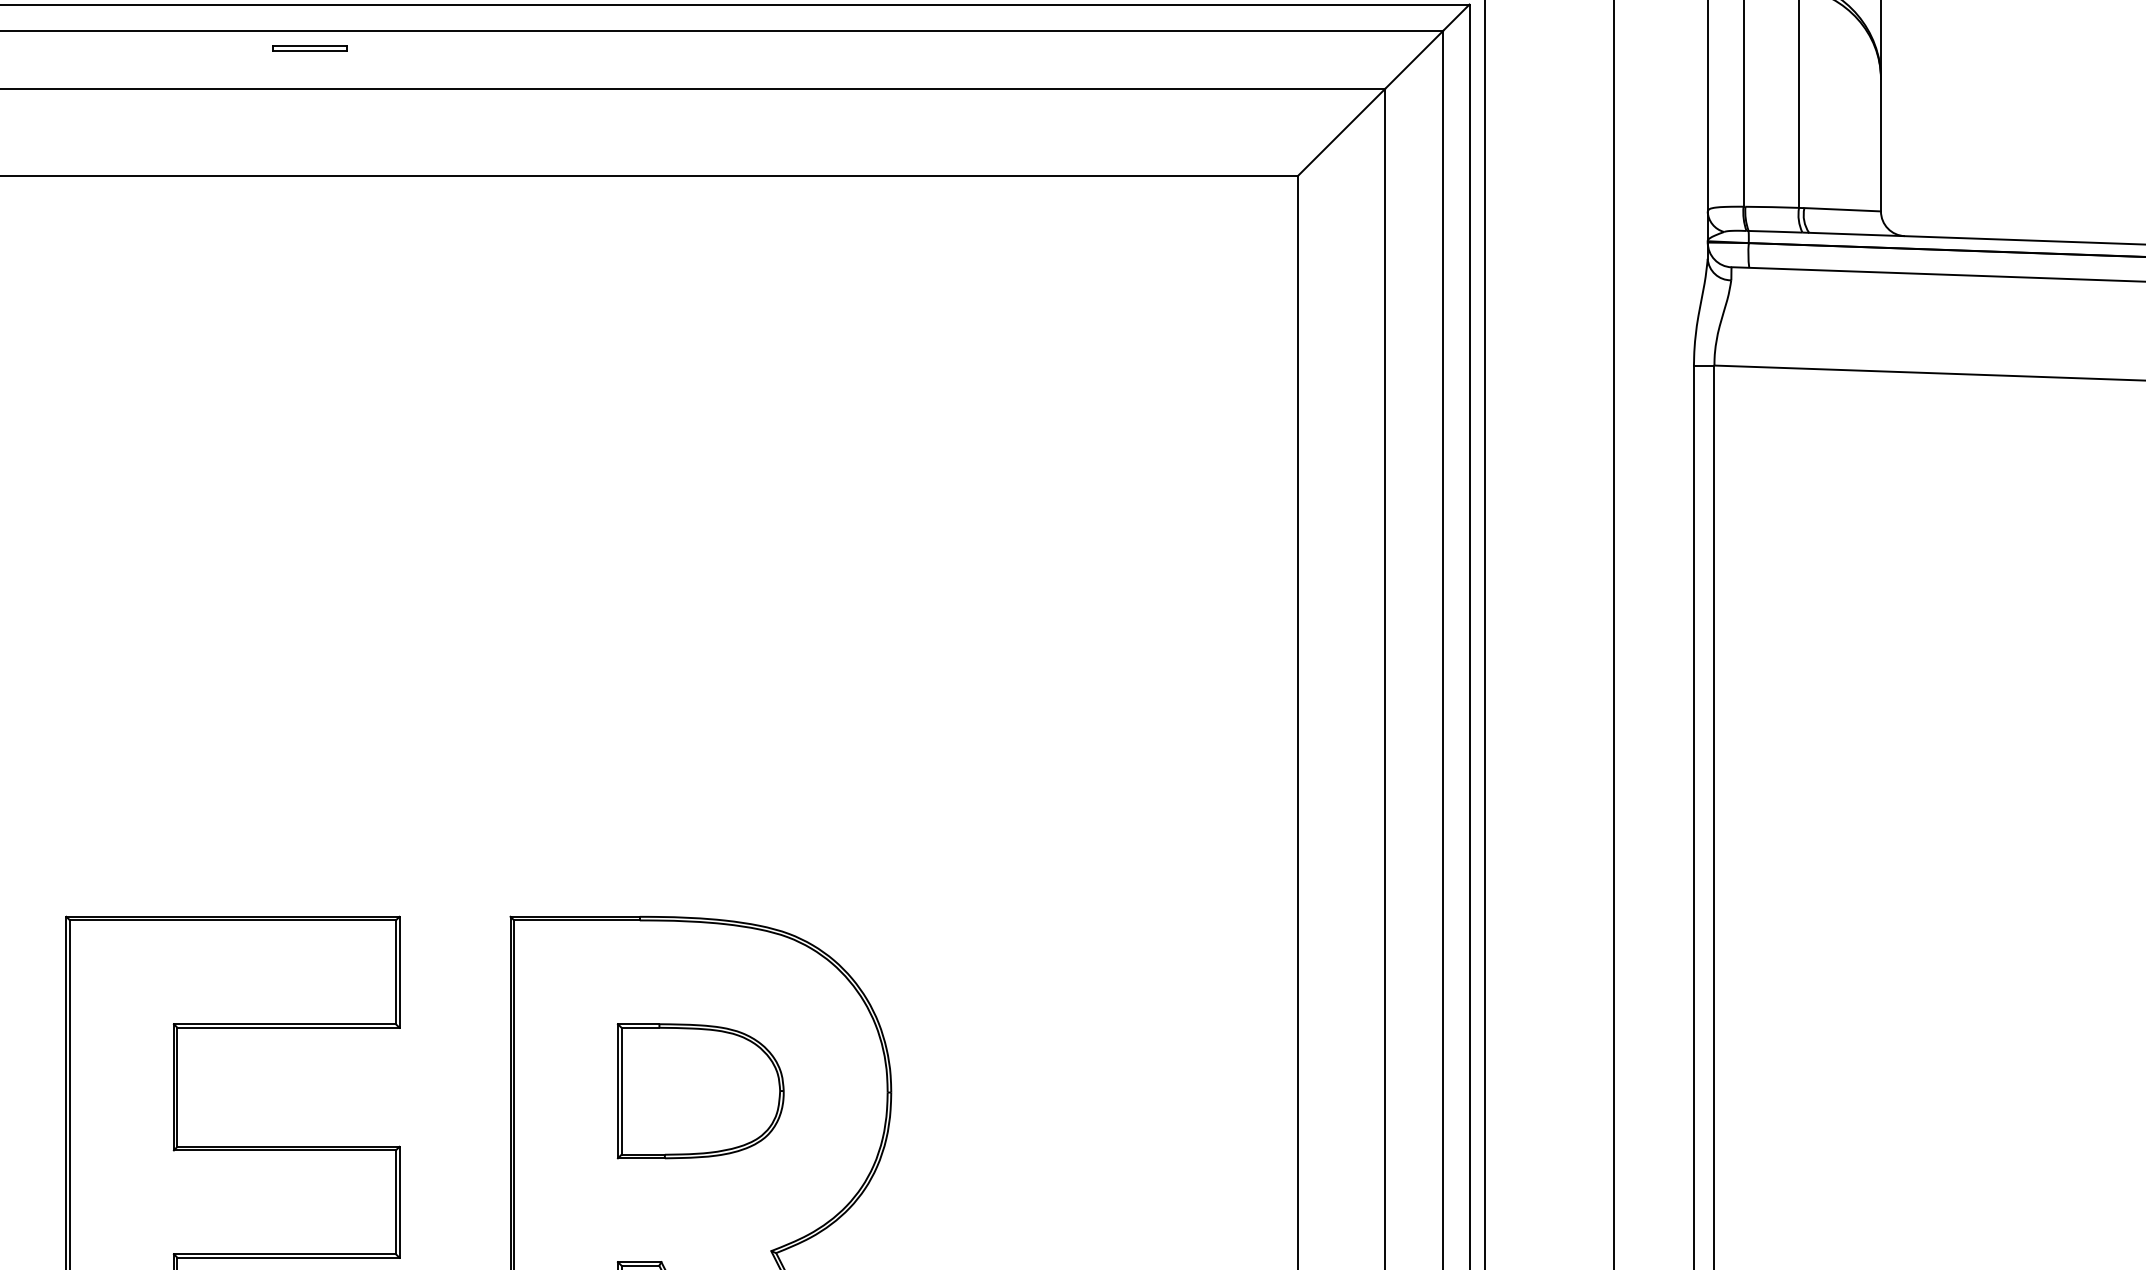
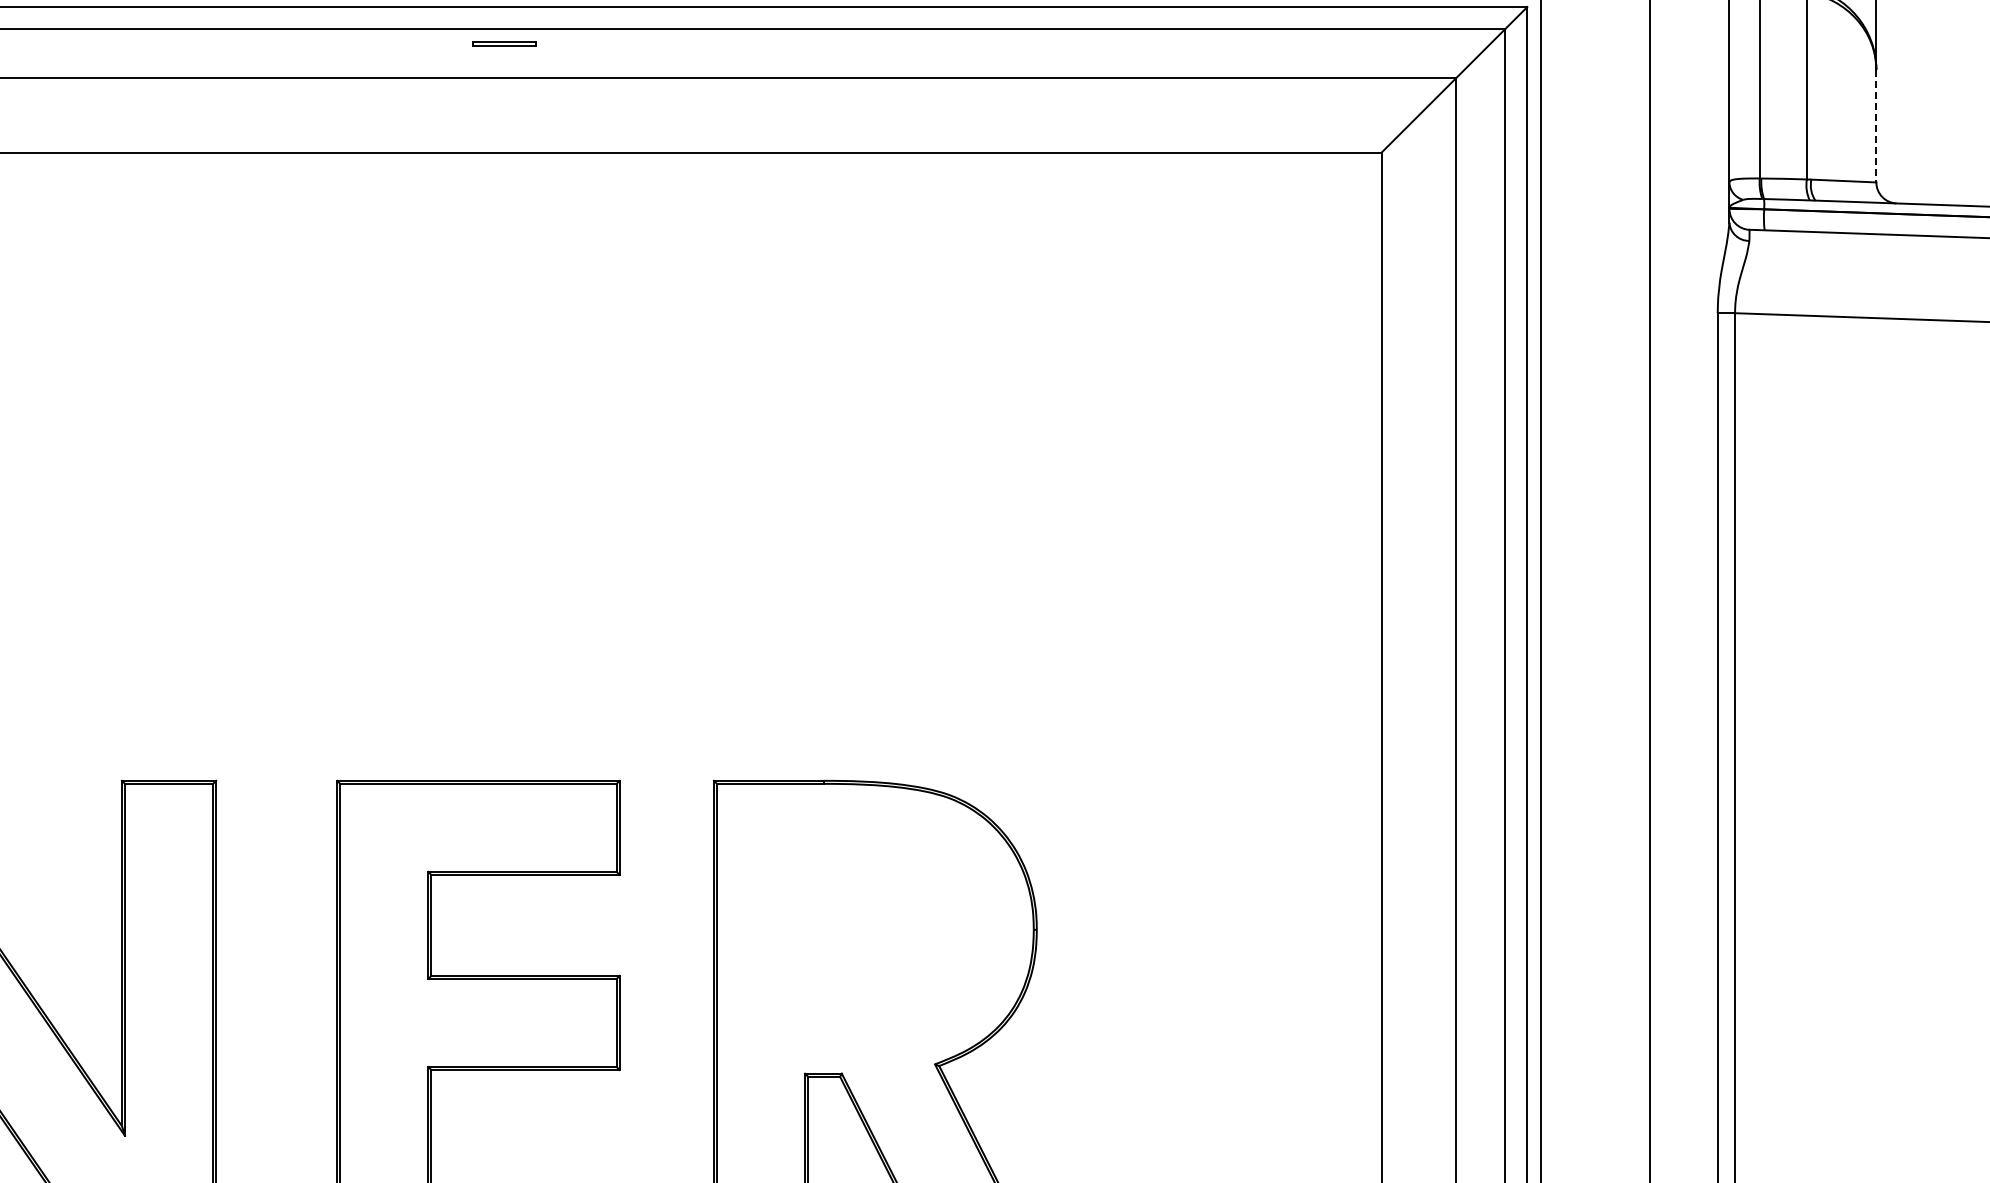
part: (309, 47) -> (504, 43), moved
line: (1881, 145) -> (1876, 126), solid -> dashed
part: (701, 1090) -> (875, 928), removed

